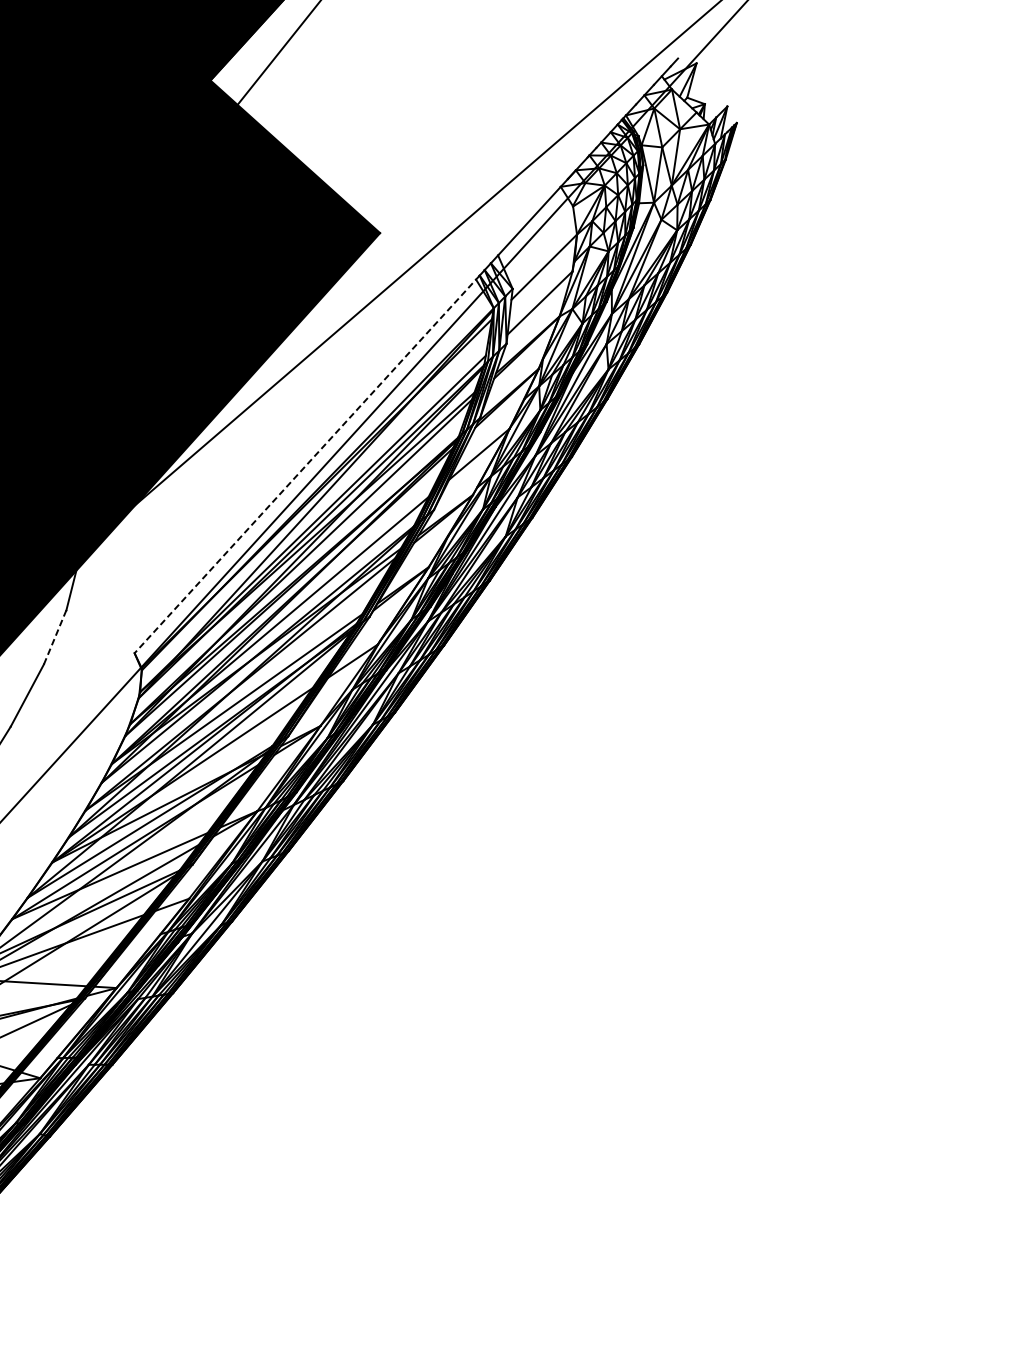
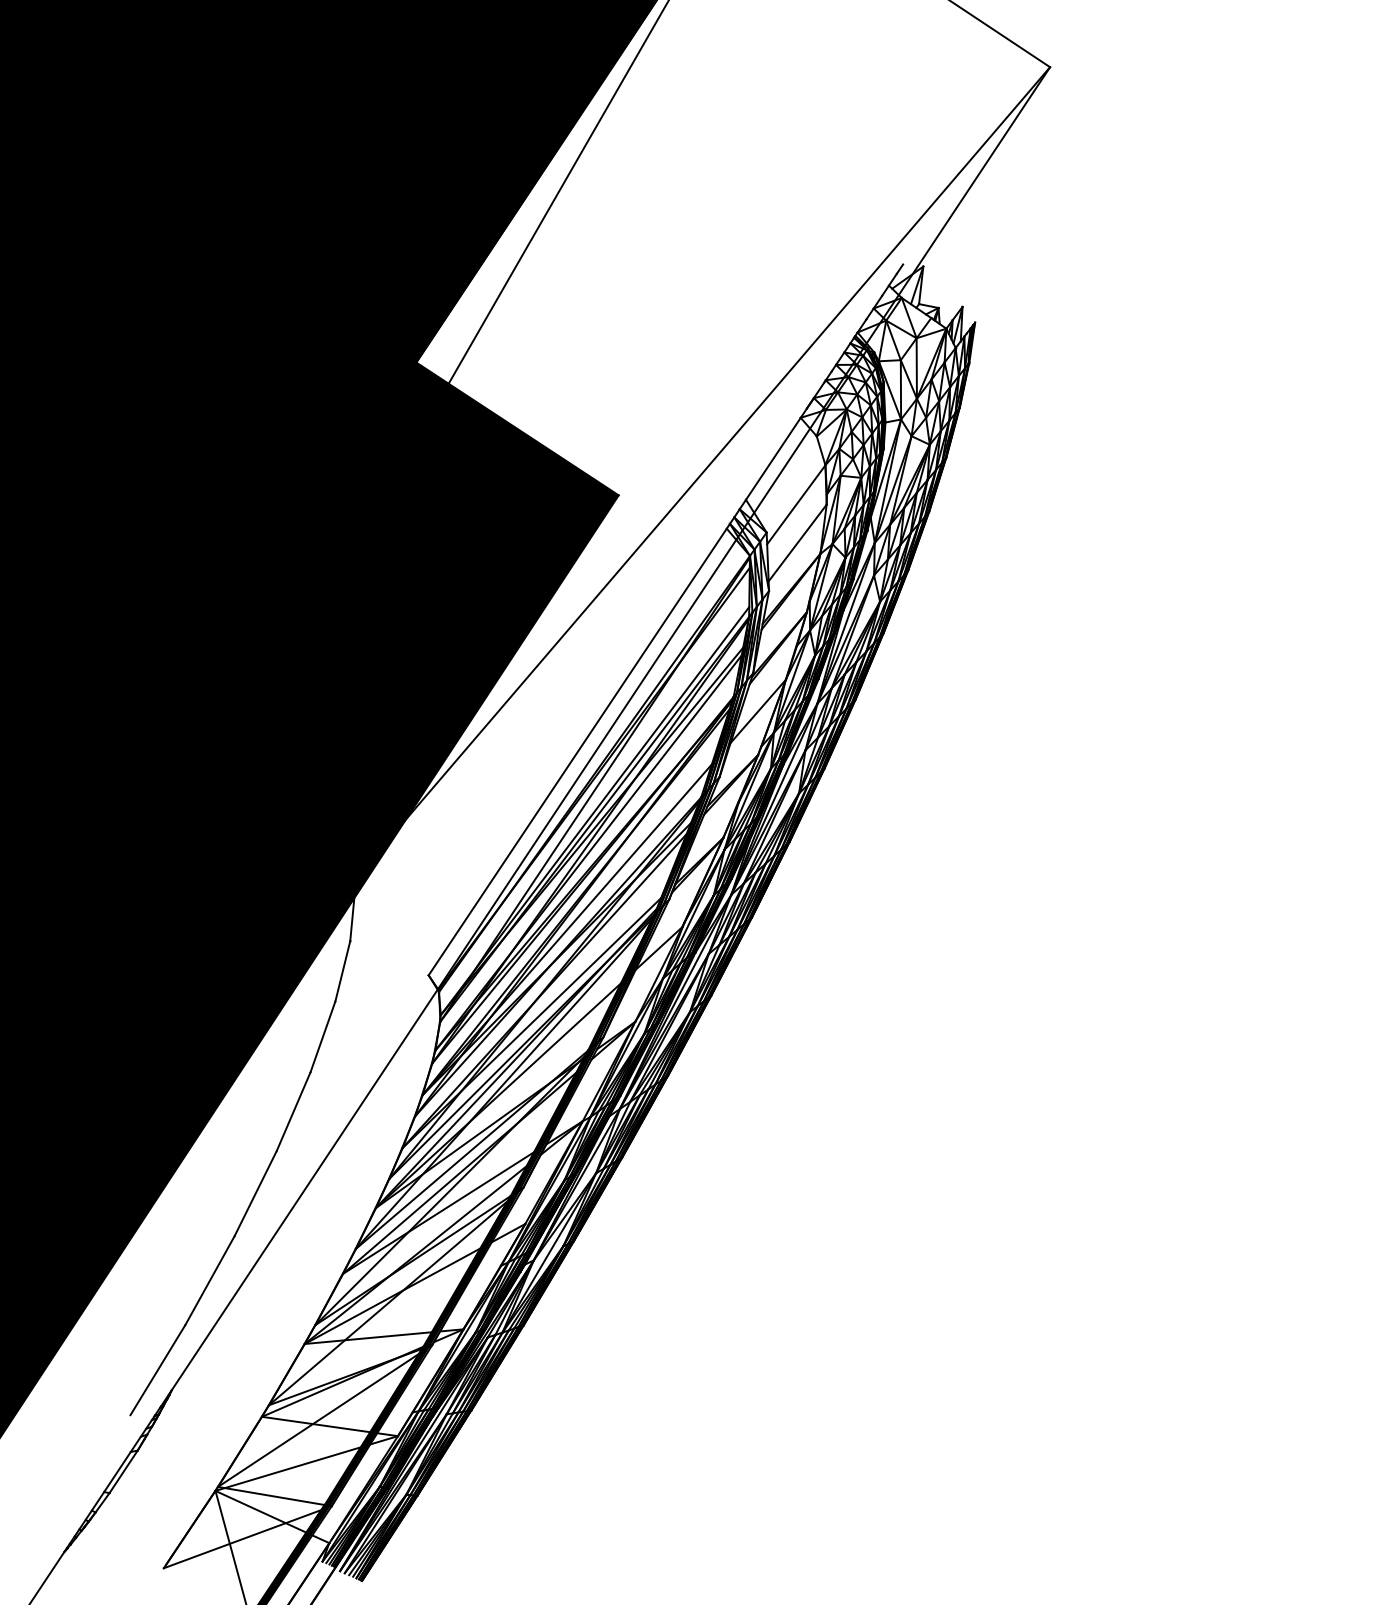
line: (307, 465) -> (579, 750), dashed -> solid
line: (55, 636) -> (342, 970), dashed -> solid

